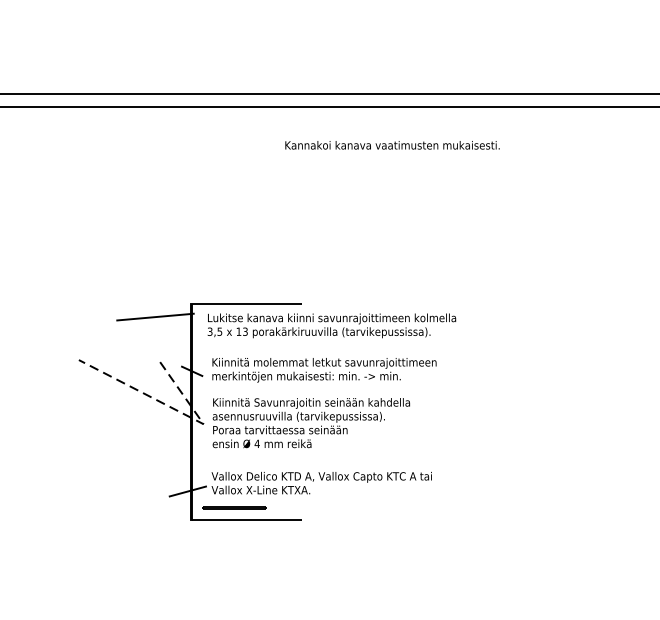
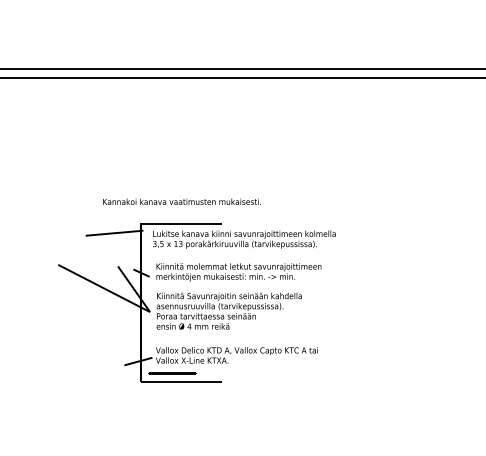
text: (391, 144) -> (181, 201), moved
line: (174, 409) -> (128, 301), dashed -> solid

